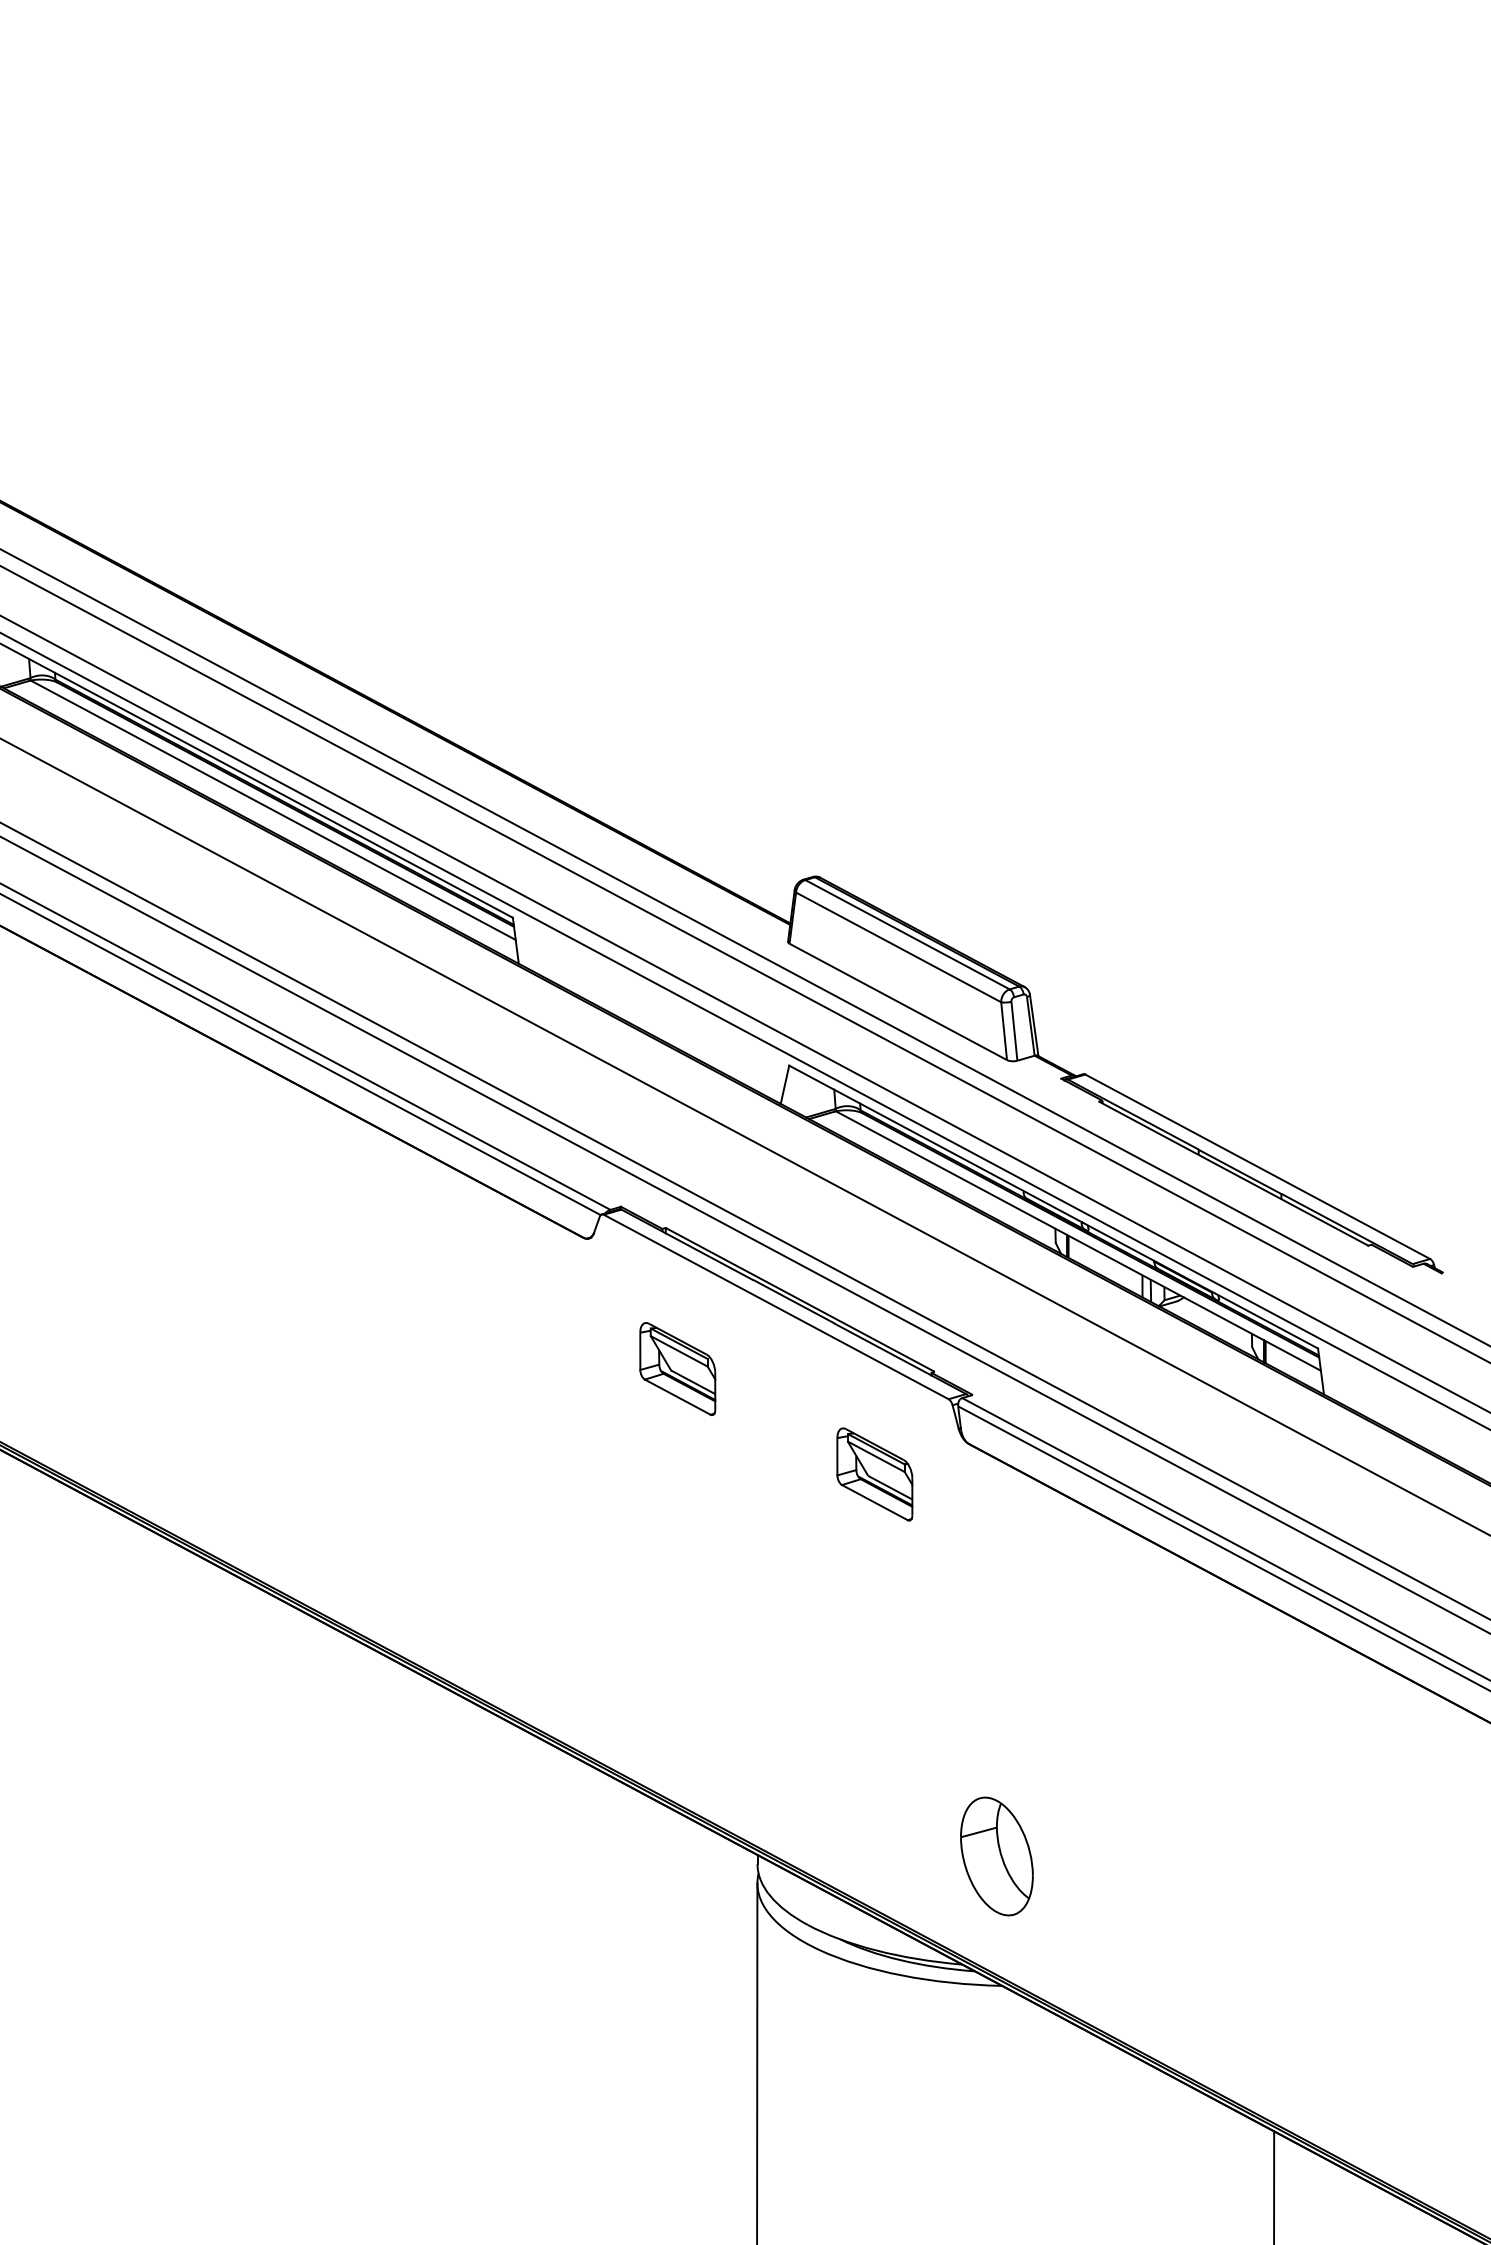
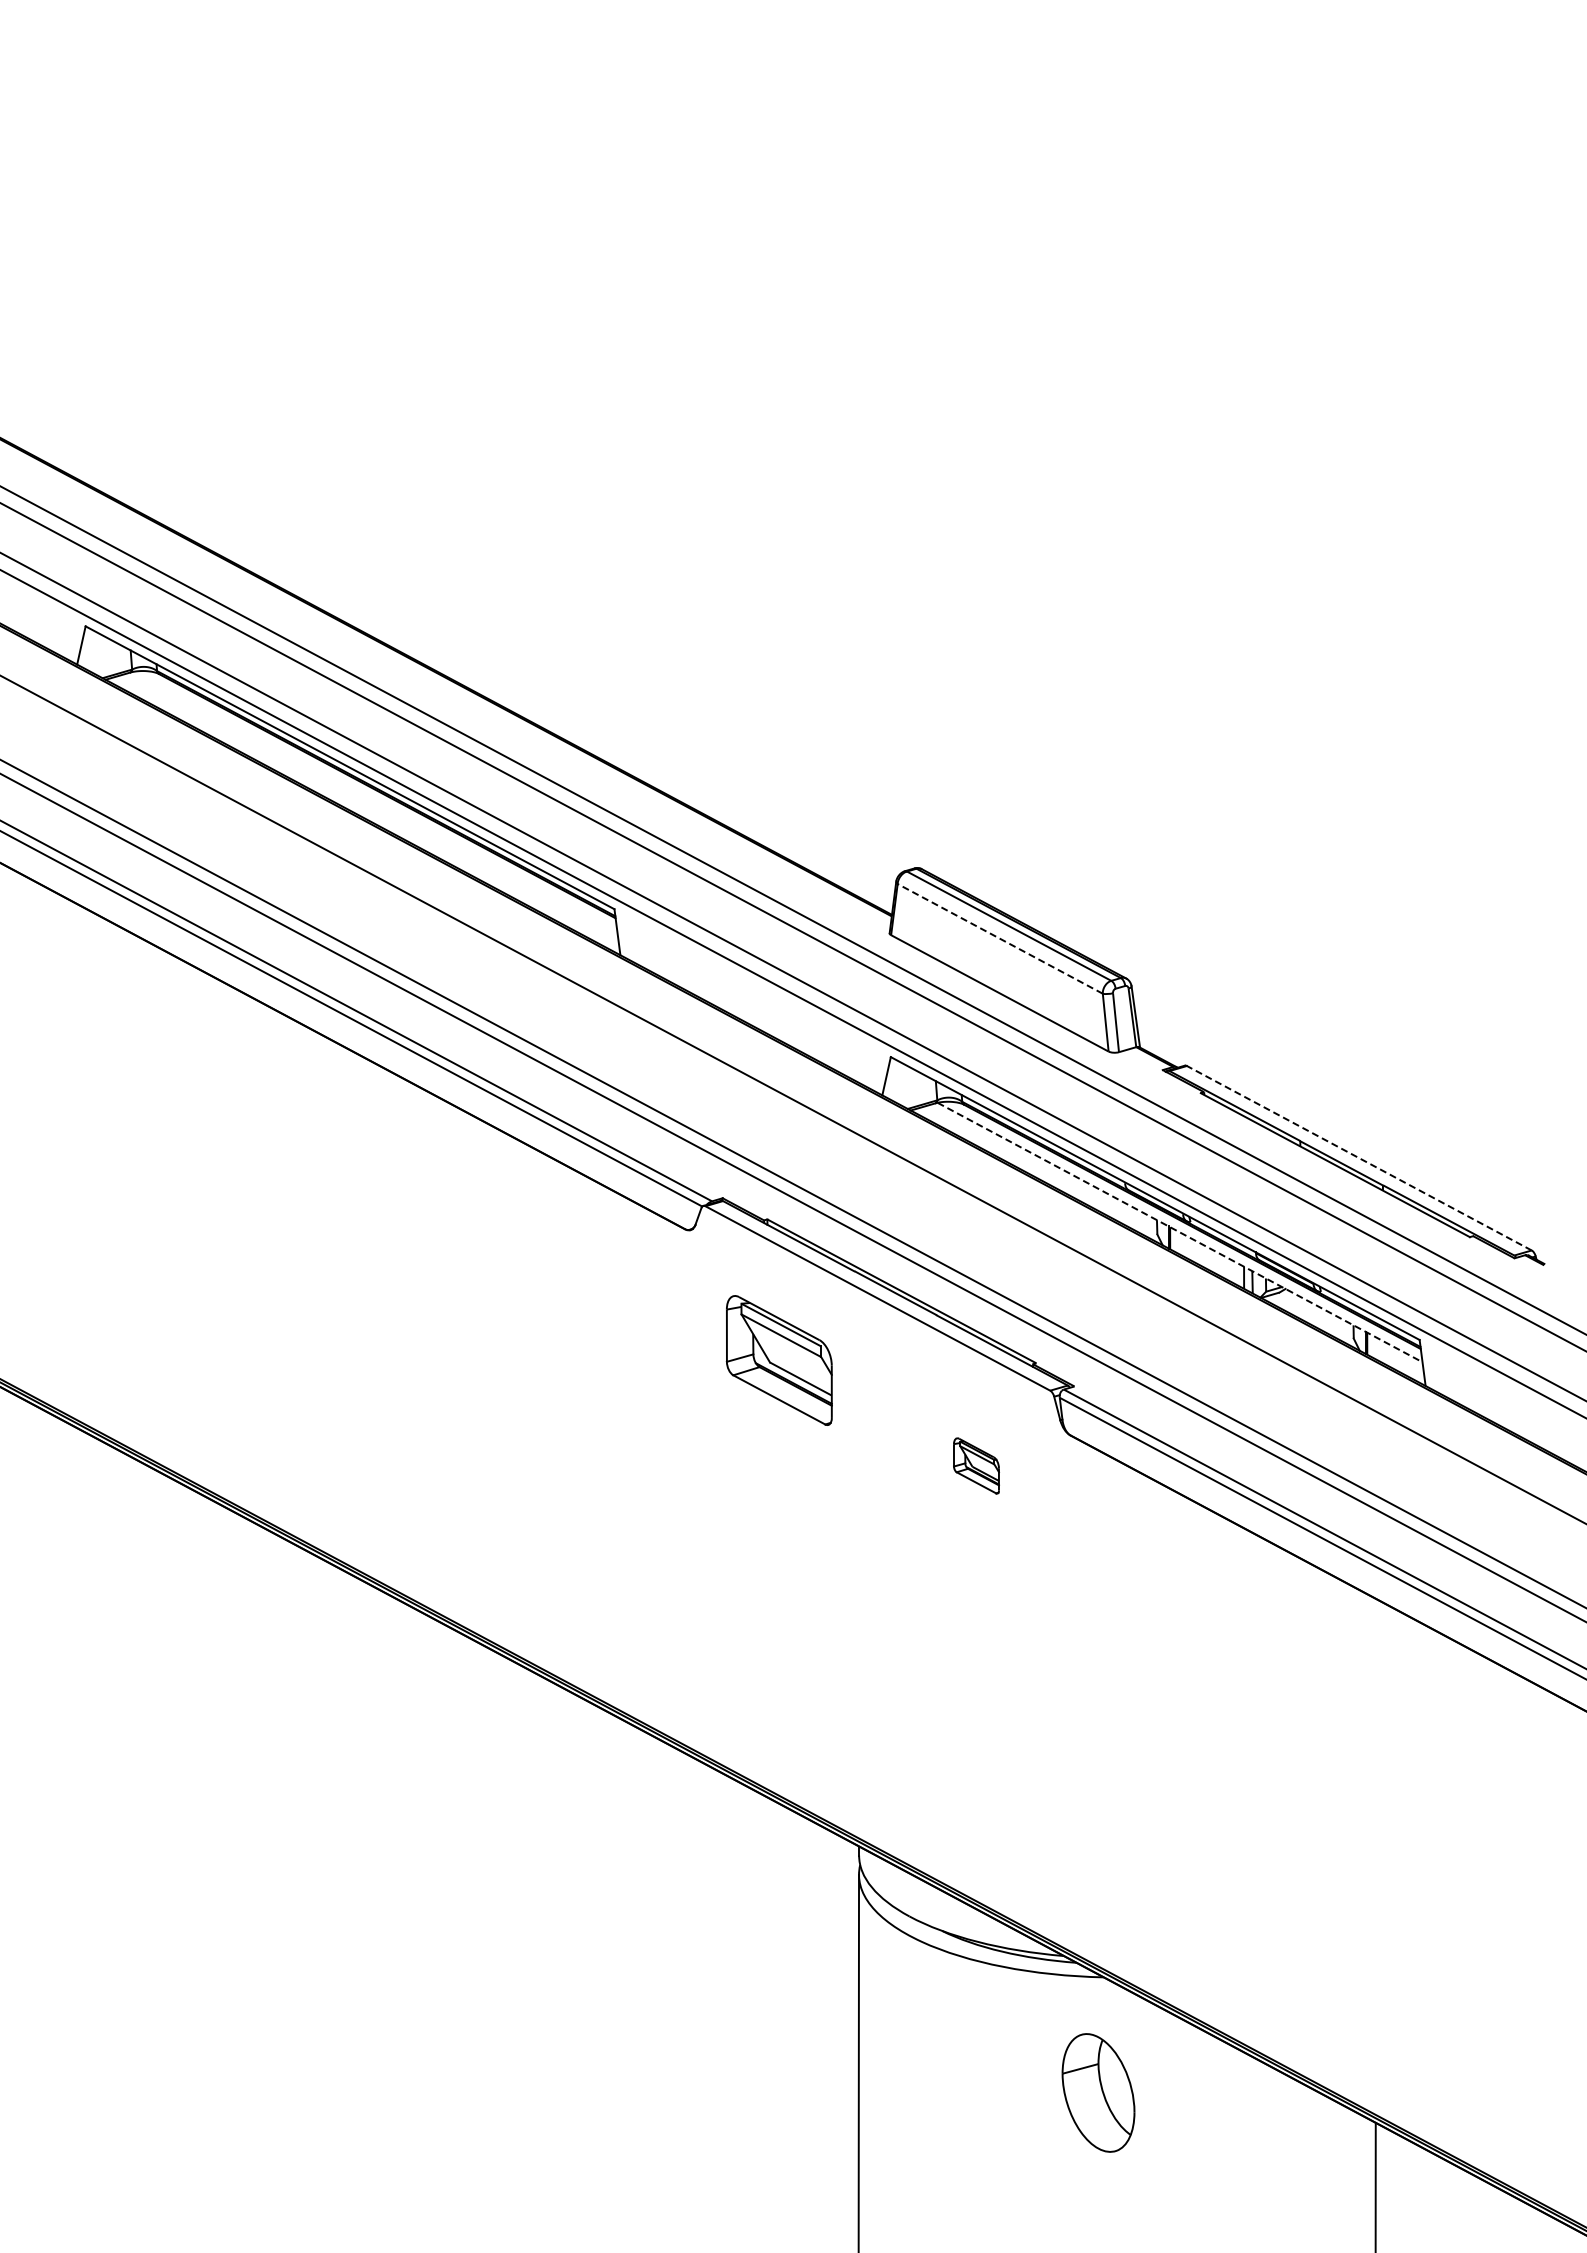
line: (272, 810) -> (374, 801), removed
line: (897, 947) -> (999, 938), solid -> dashed
line: (1257, 1167) -> (1359, 1158), solid -> dashed
line: (1078, 1241) -> (1180, 1232), solid -> dashed
part: (677, 1369) -> (779, 1360), size x1.4
part: (874, 1474) -> (976, 1465), size x0.6
part: (996, 1856) -> (1098, 2092), moved

